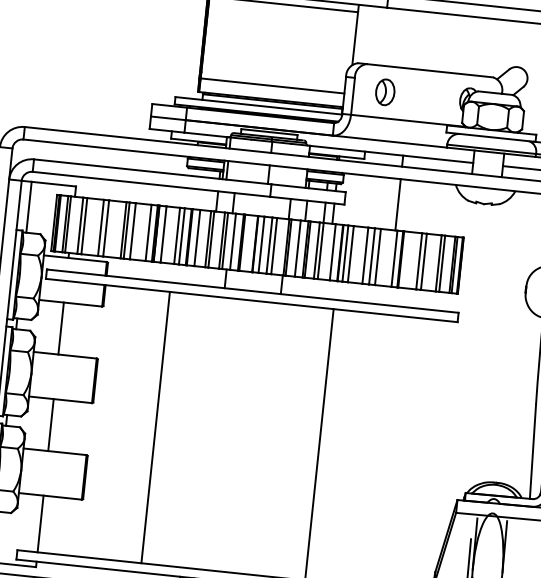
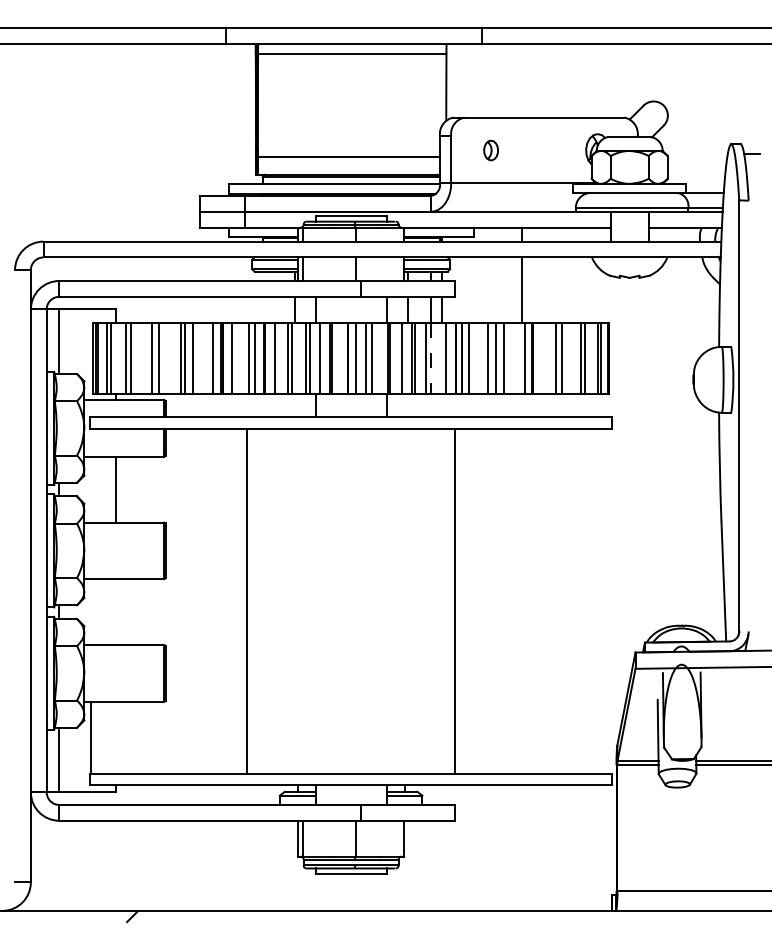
part: (384, 92) -> (490, 150), size x0.6
line: (321, 251) -> (431, 358), solid -> dashed
line: (50, 425) -> (115, 612), removed
line: (40, 523) -> (90, 737), moved

